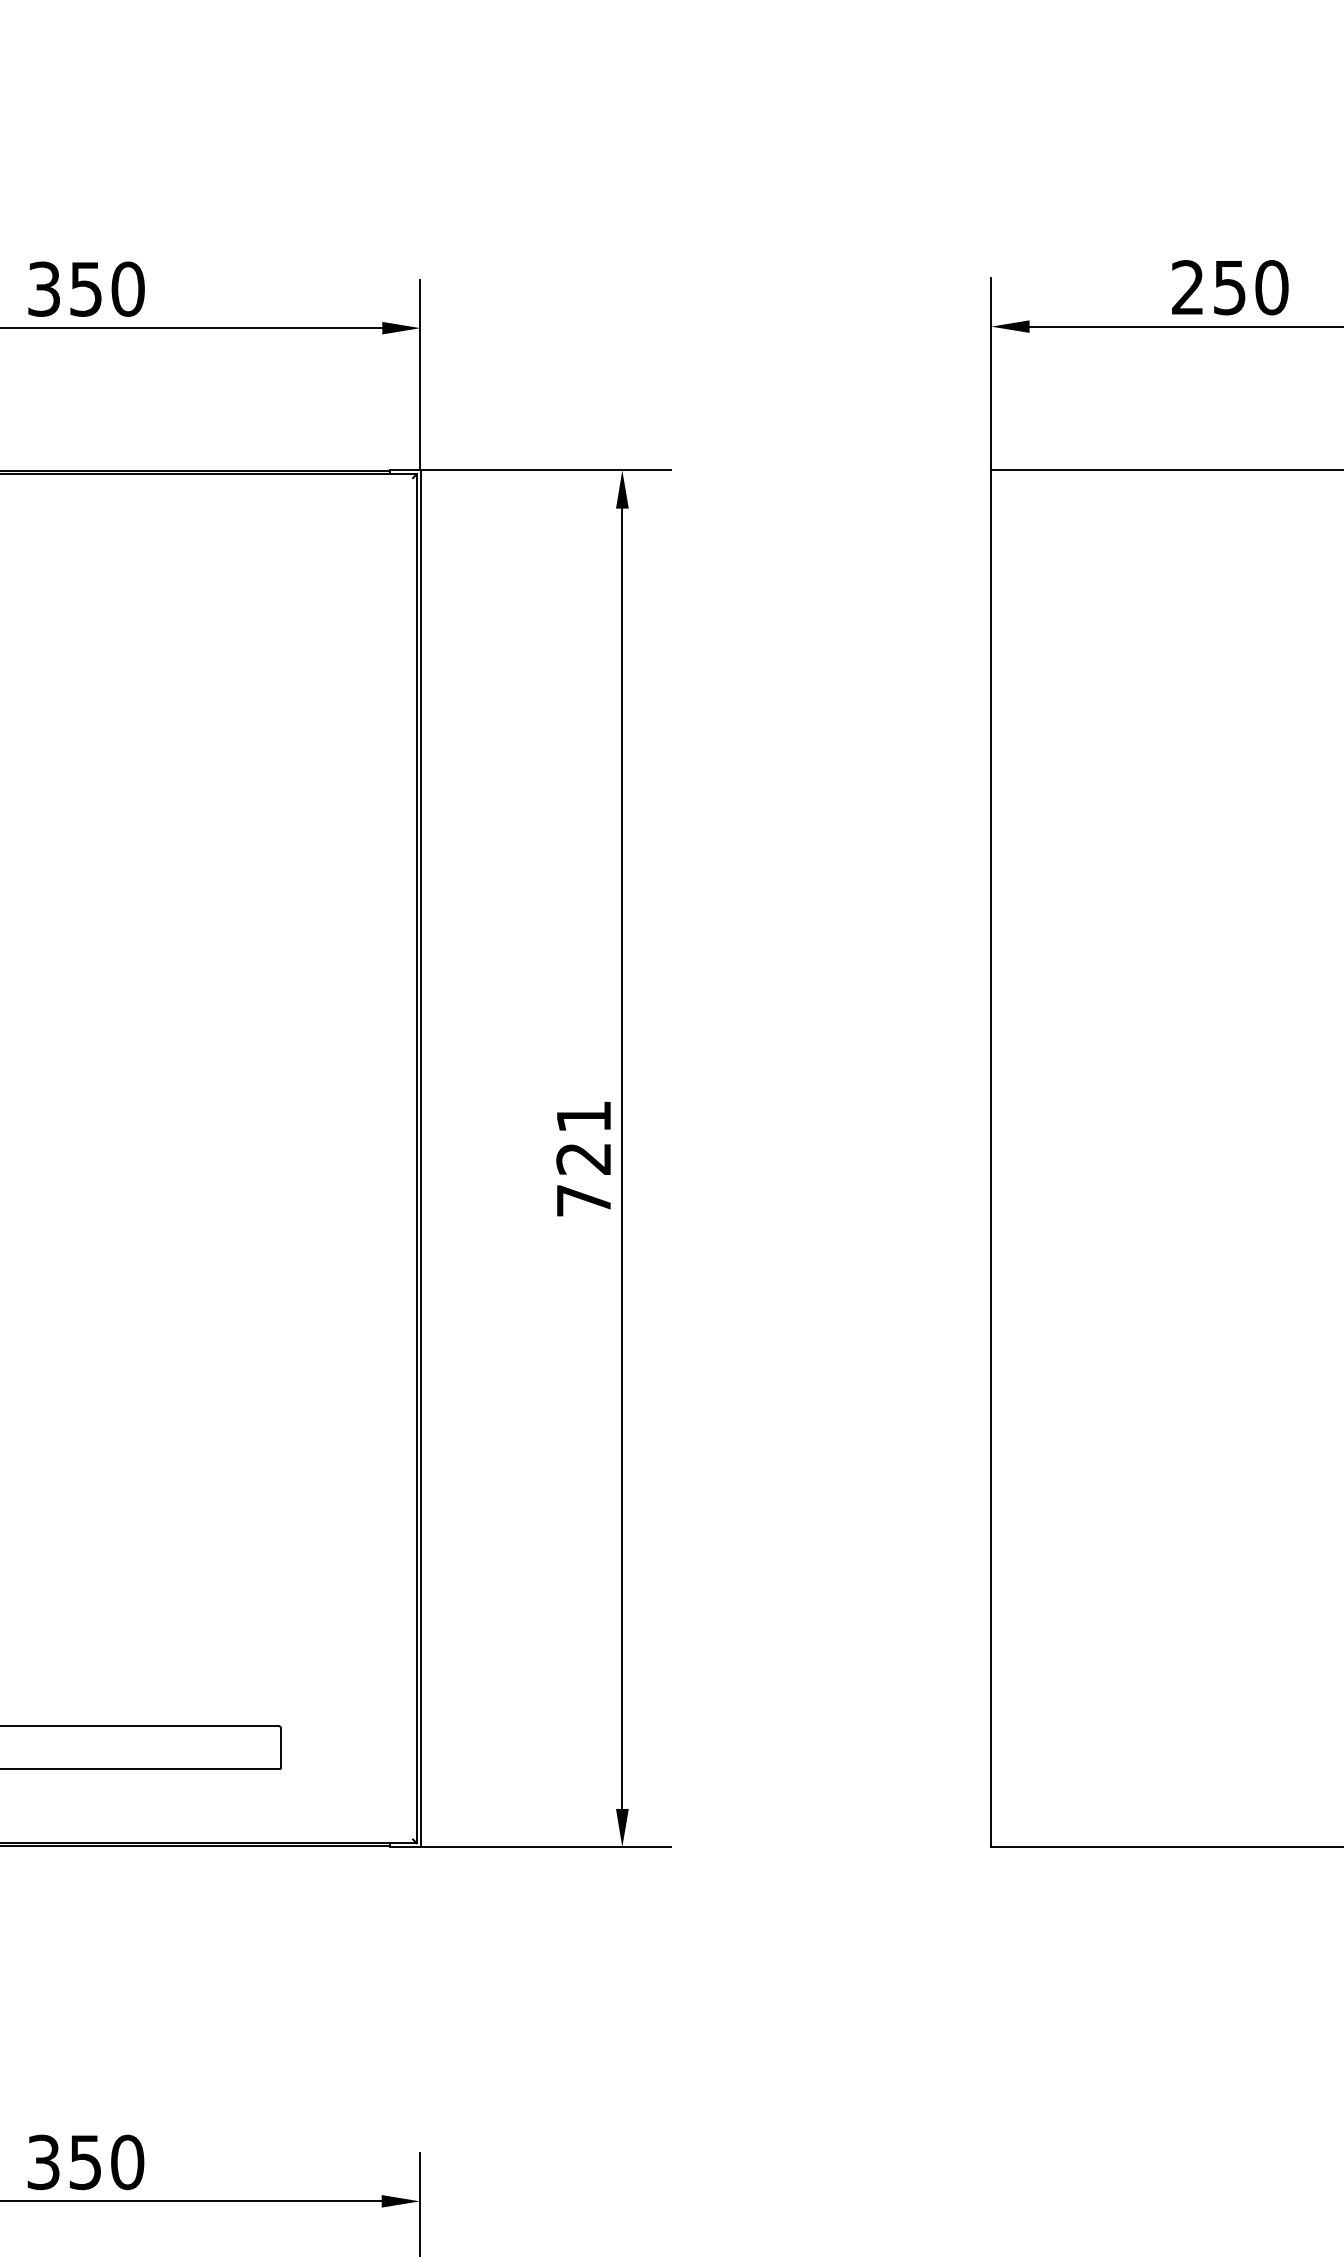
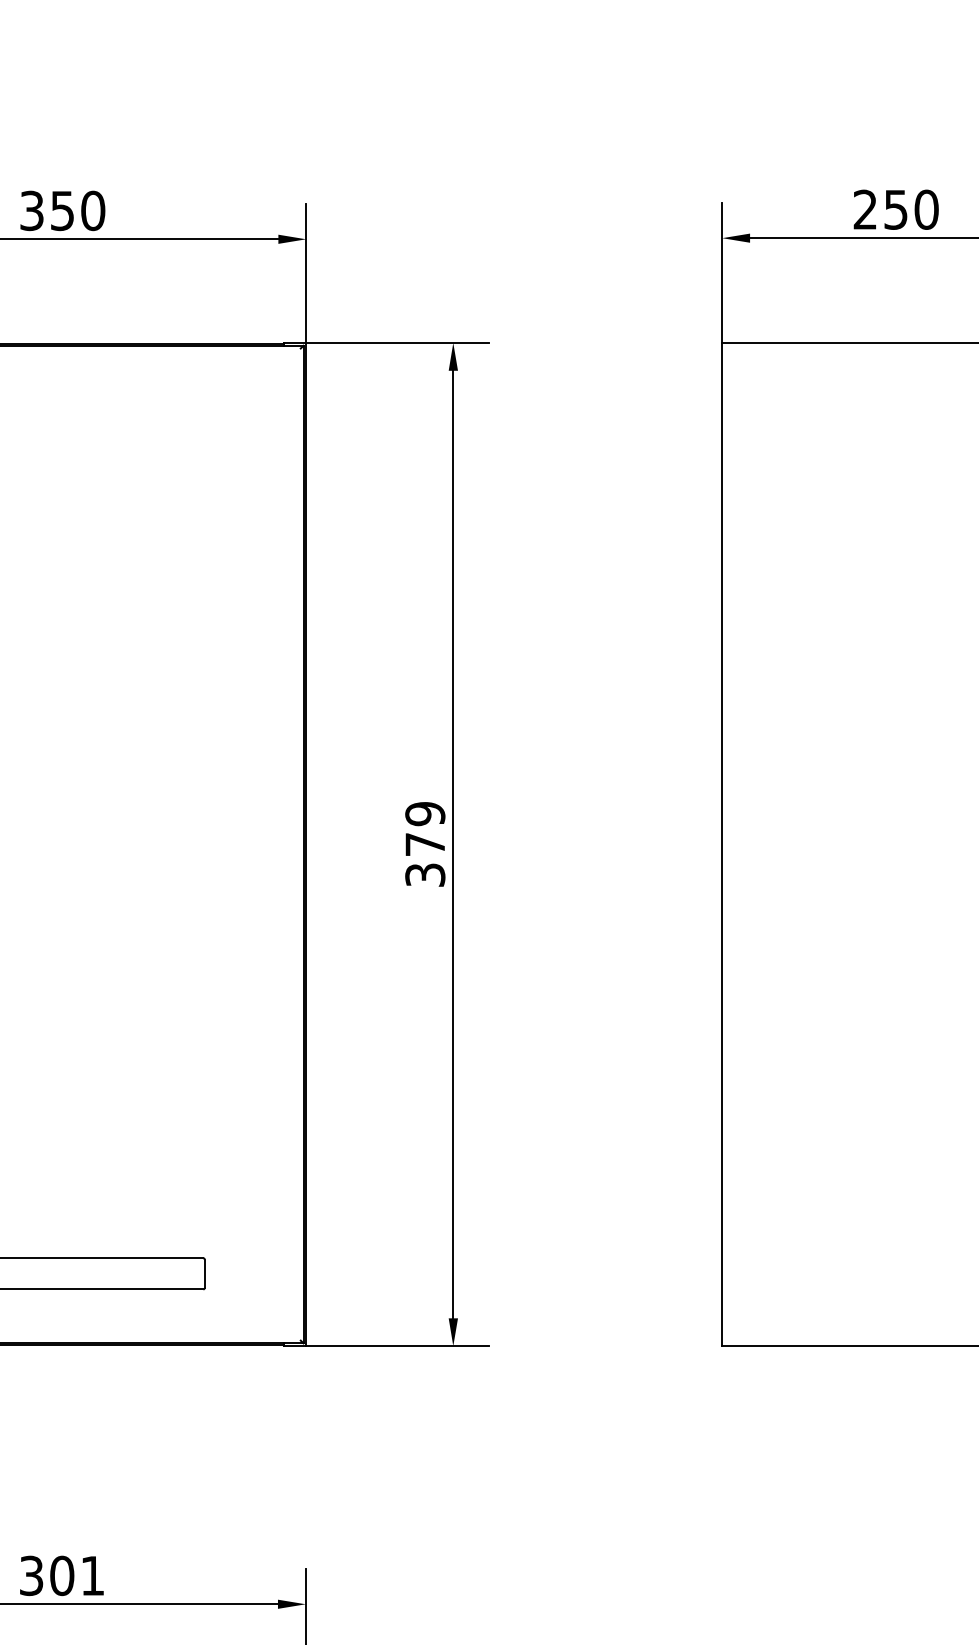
text: (583, 1158) -> (425, 844), 721 -> 379
text: (106, 2162) -> (77, 1575), 350 -> 301

